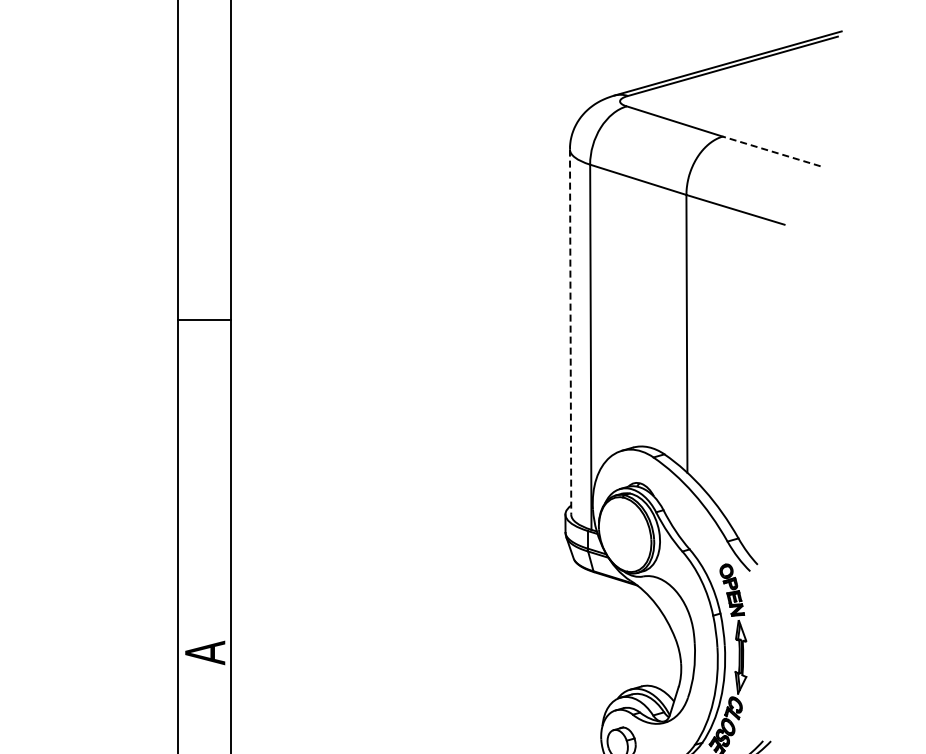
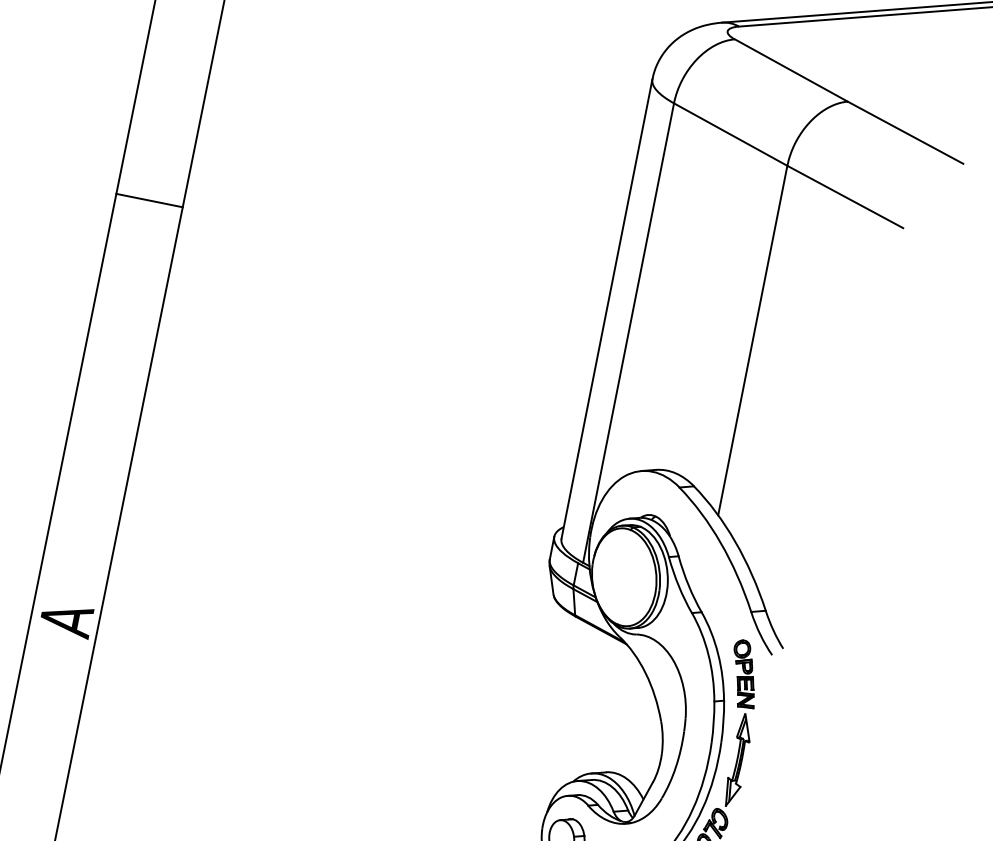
line: (771, 151) -> (905, 132), dashed -> solid
line: (570, 332) -> (606, 309), dashed -> solid

